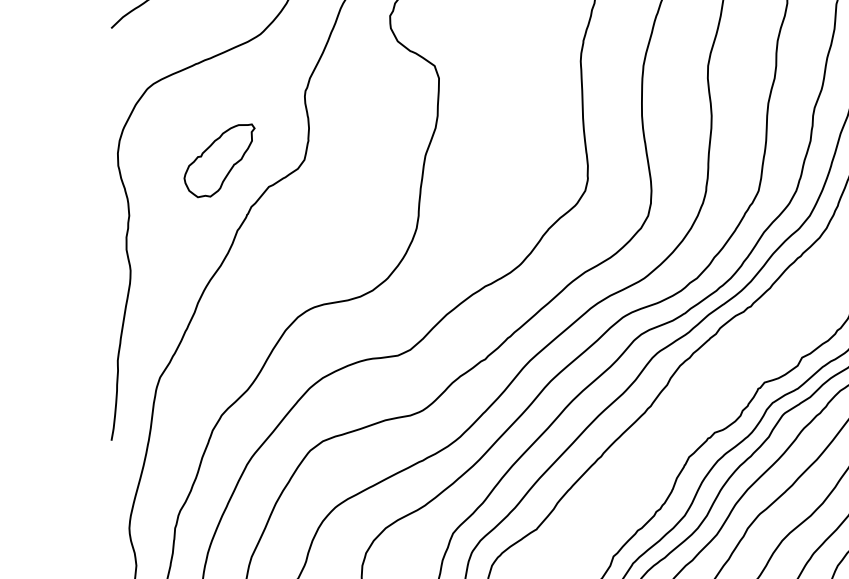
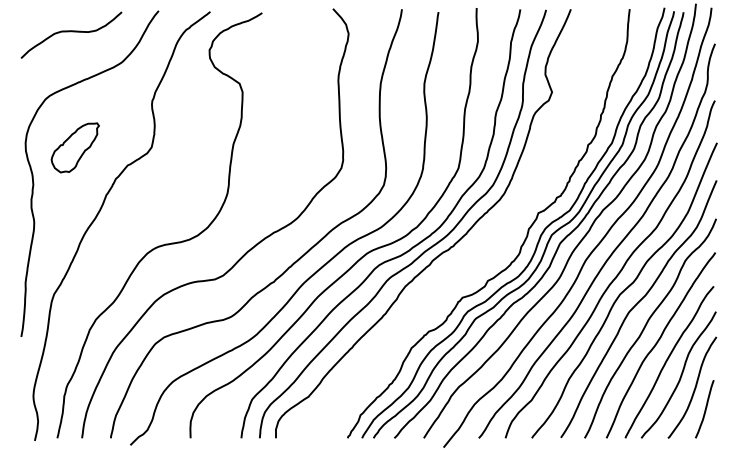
part: (218, 160) -> (74, 147), moved

